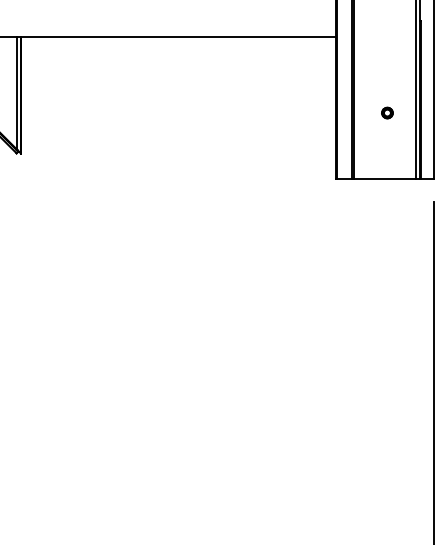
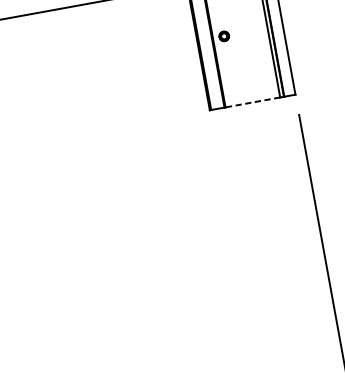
part: (387, 112) -> (224, 35), moved
line: (384, 178) -> (252, 102), solid -> dashed

